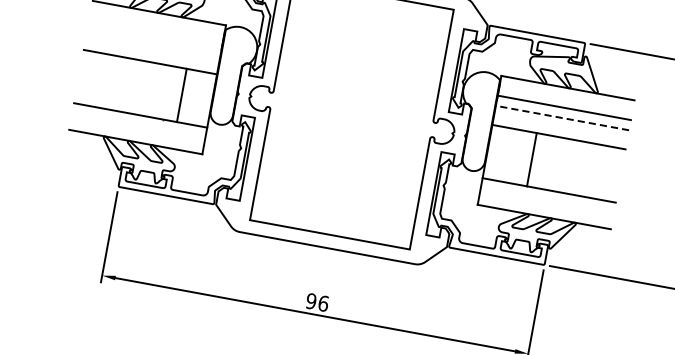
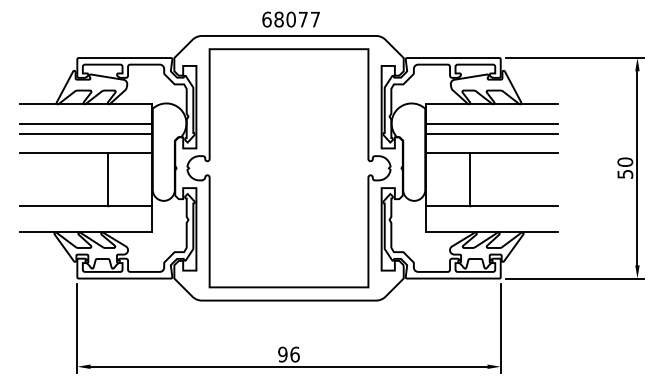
line: (155, 32) -> (85, 123), added
line: (153, 43) -> (85, 134), added
line: (182, 95) -> (108, 179), moved
line: (561, 118) -> (491, 134), dashed -> solid

